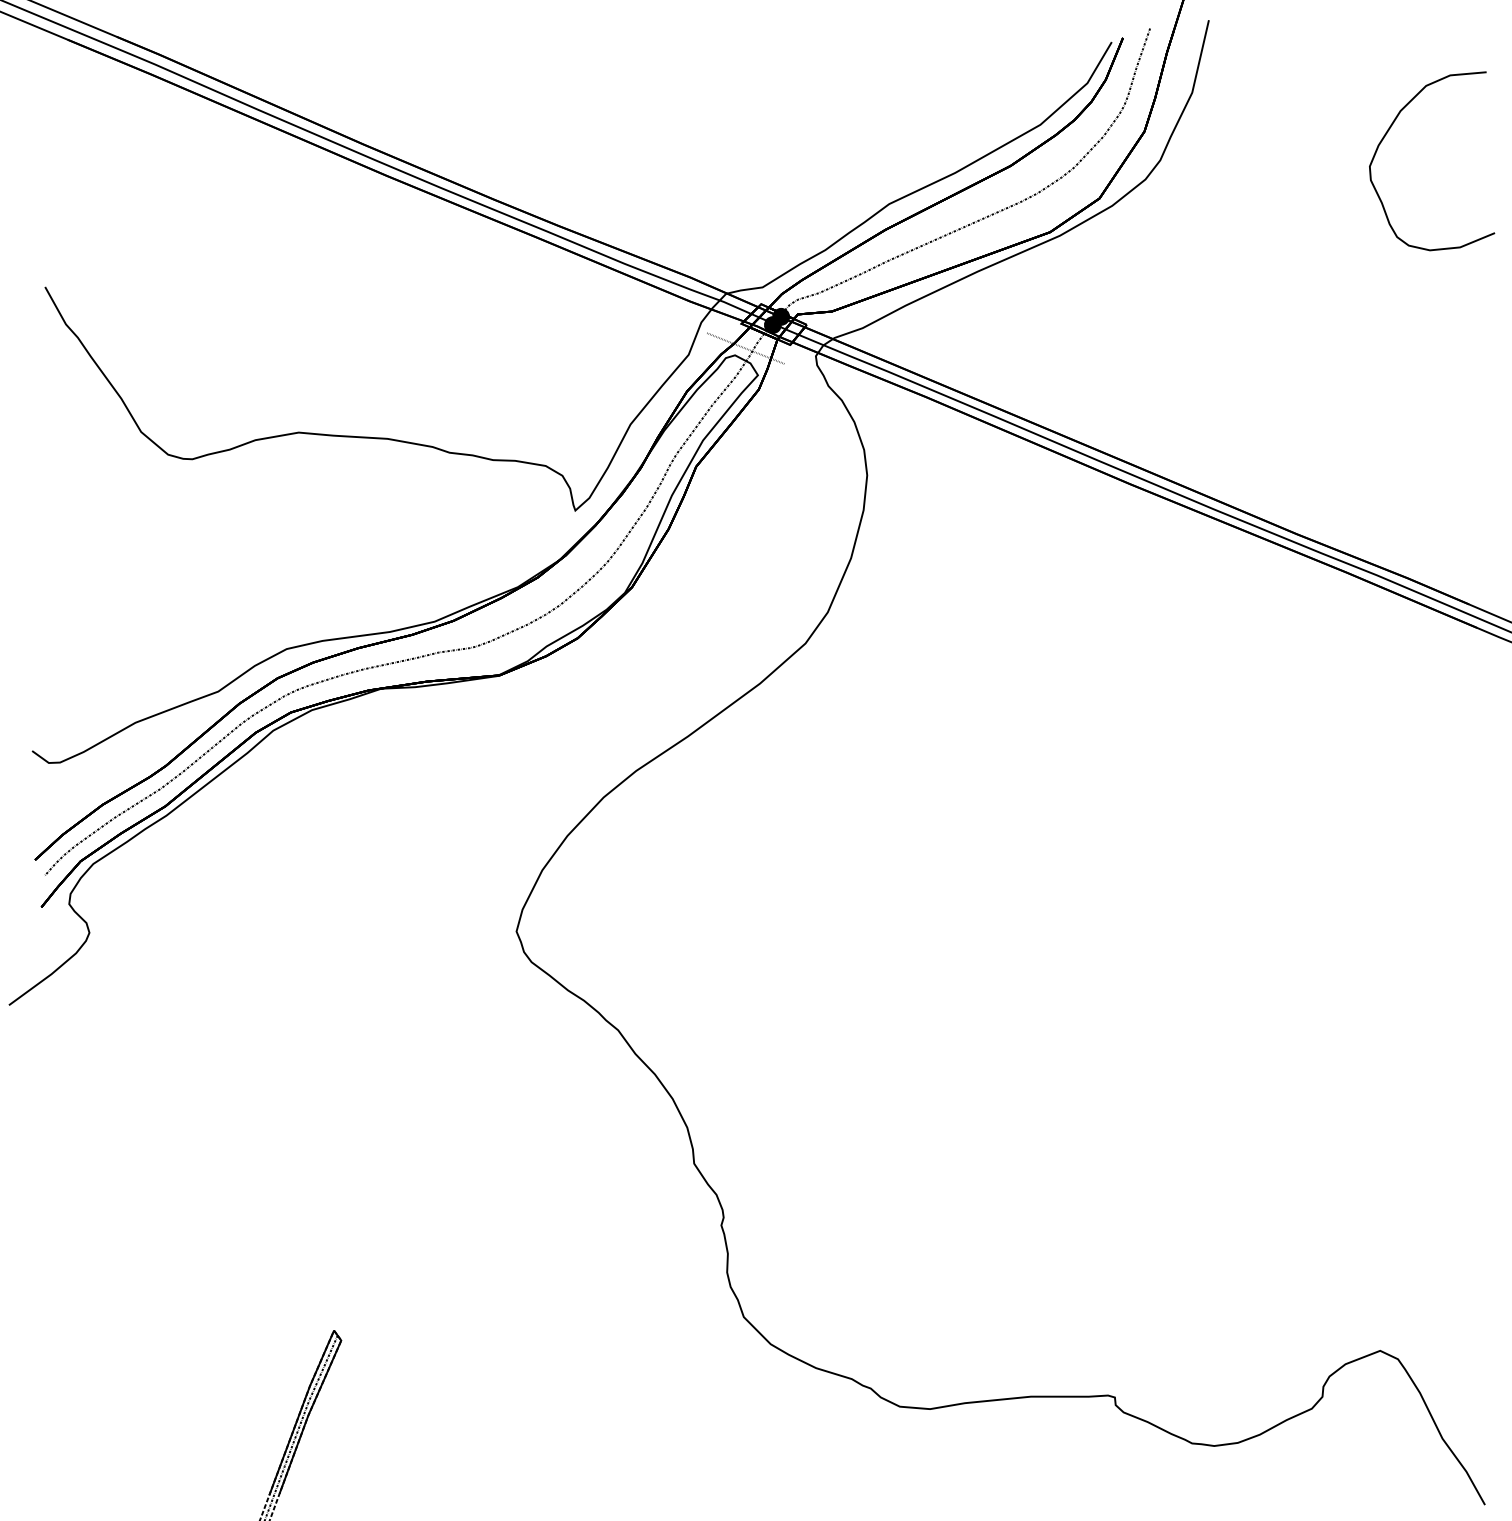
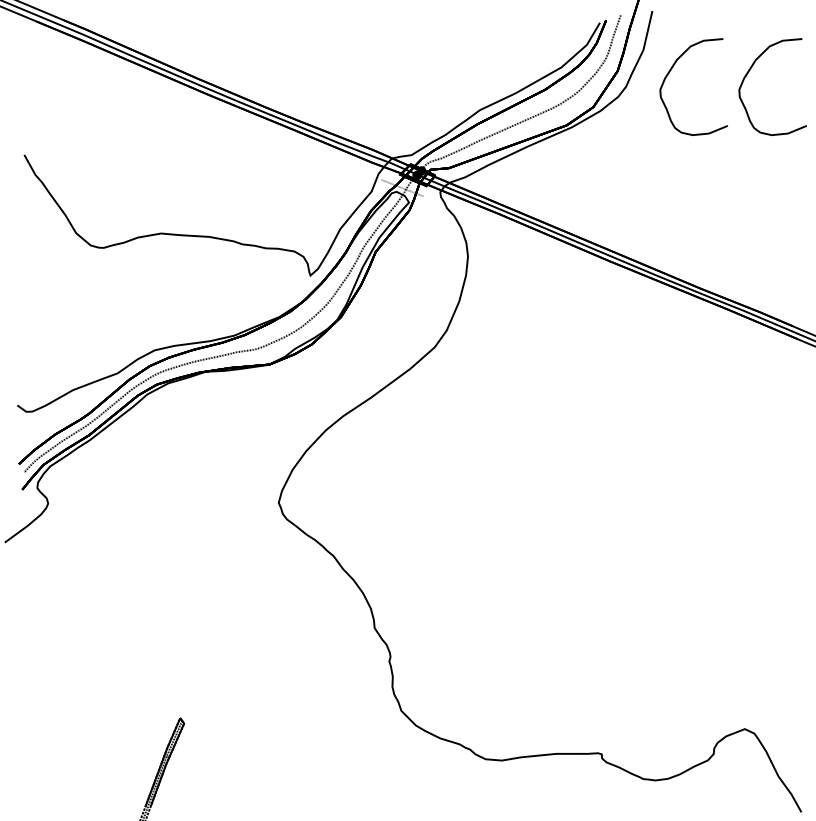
curve: (1244, 130) -> (671, 70), added

